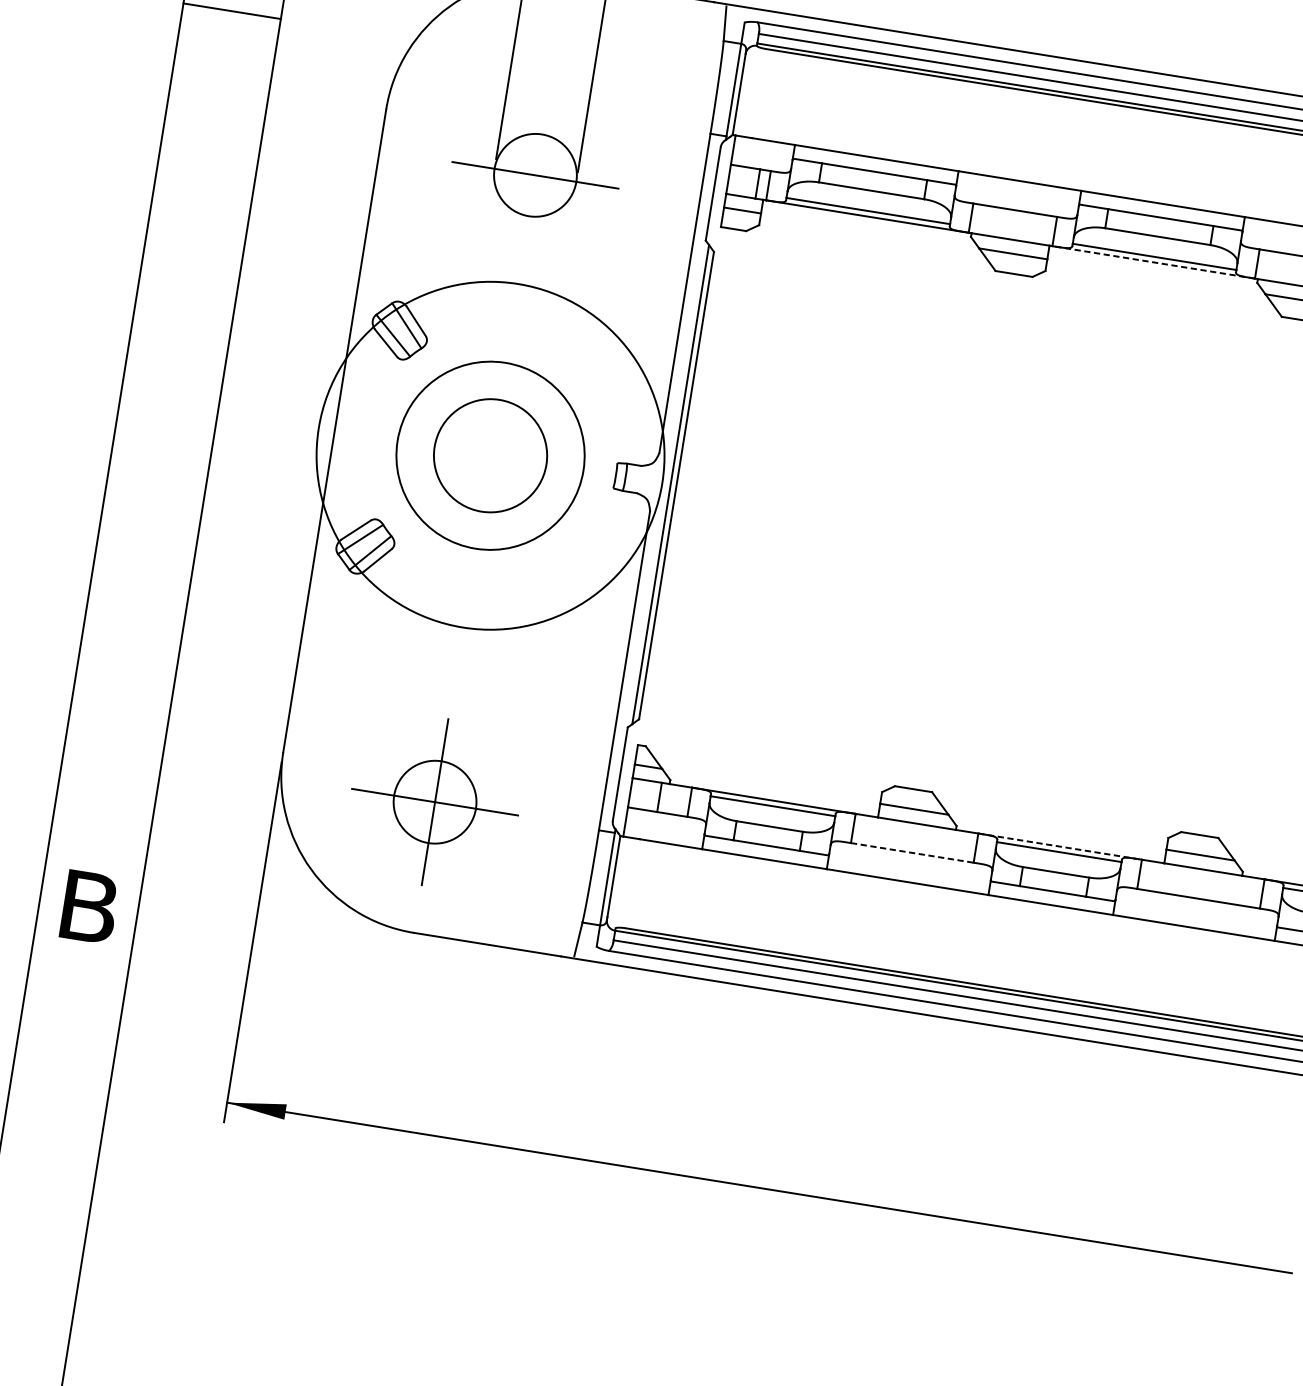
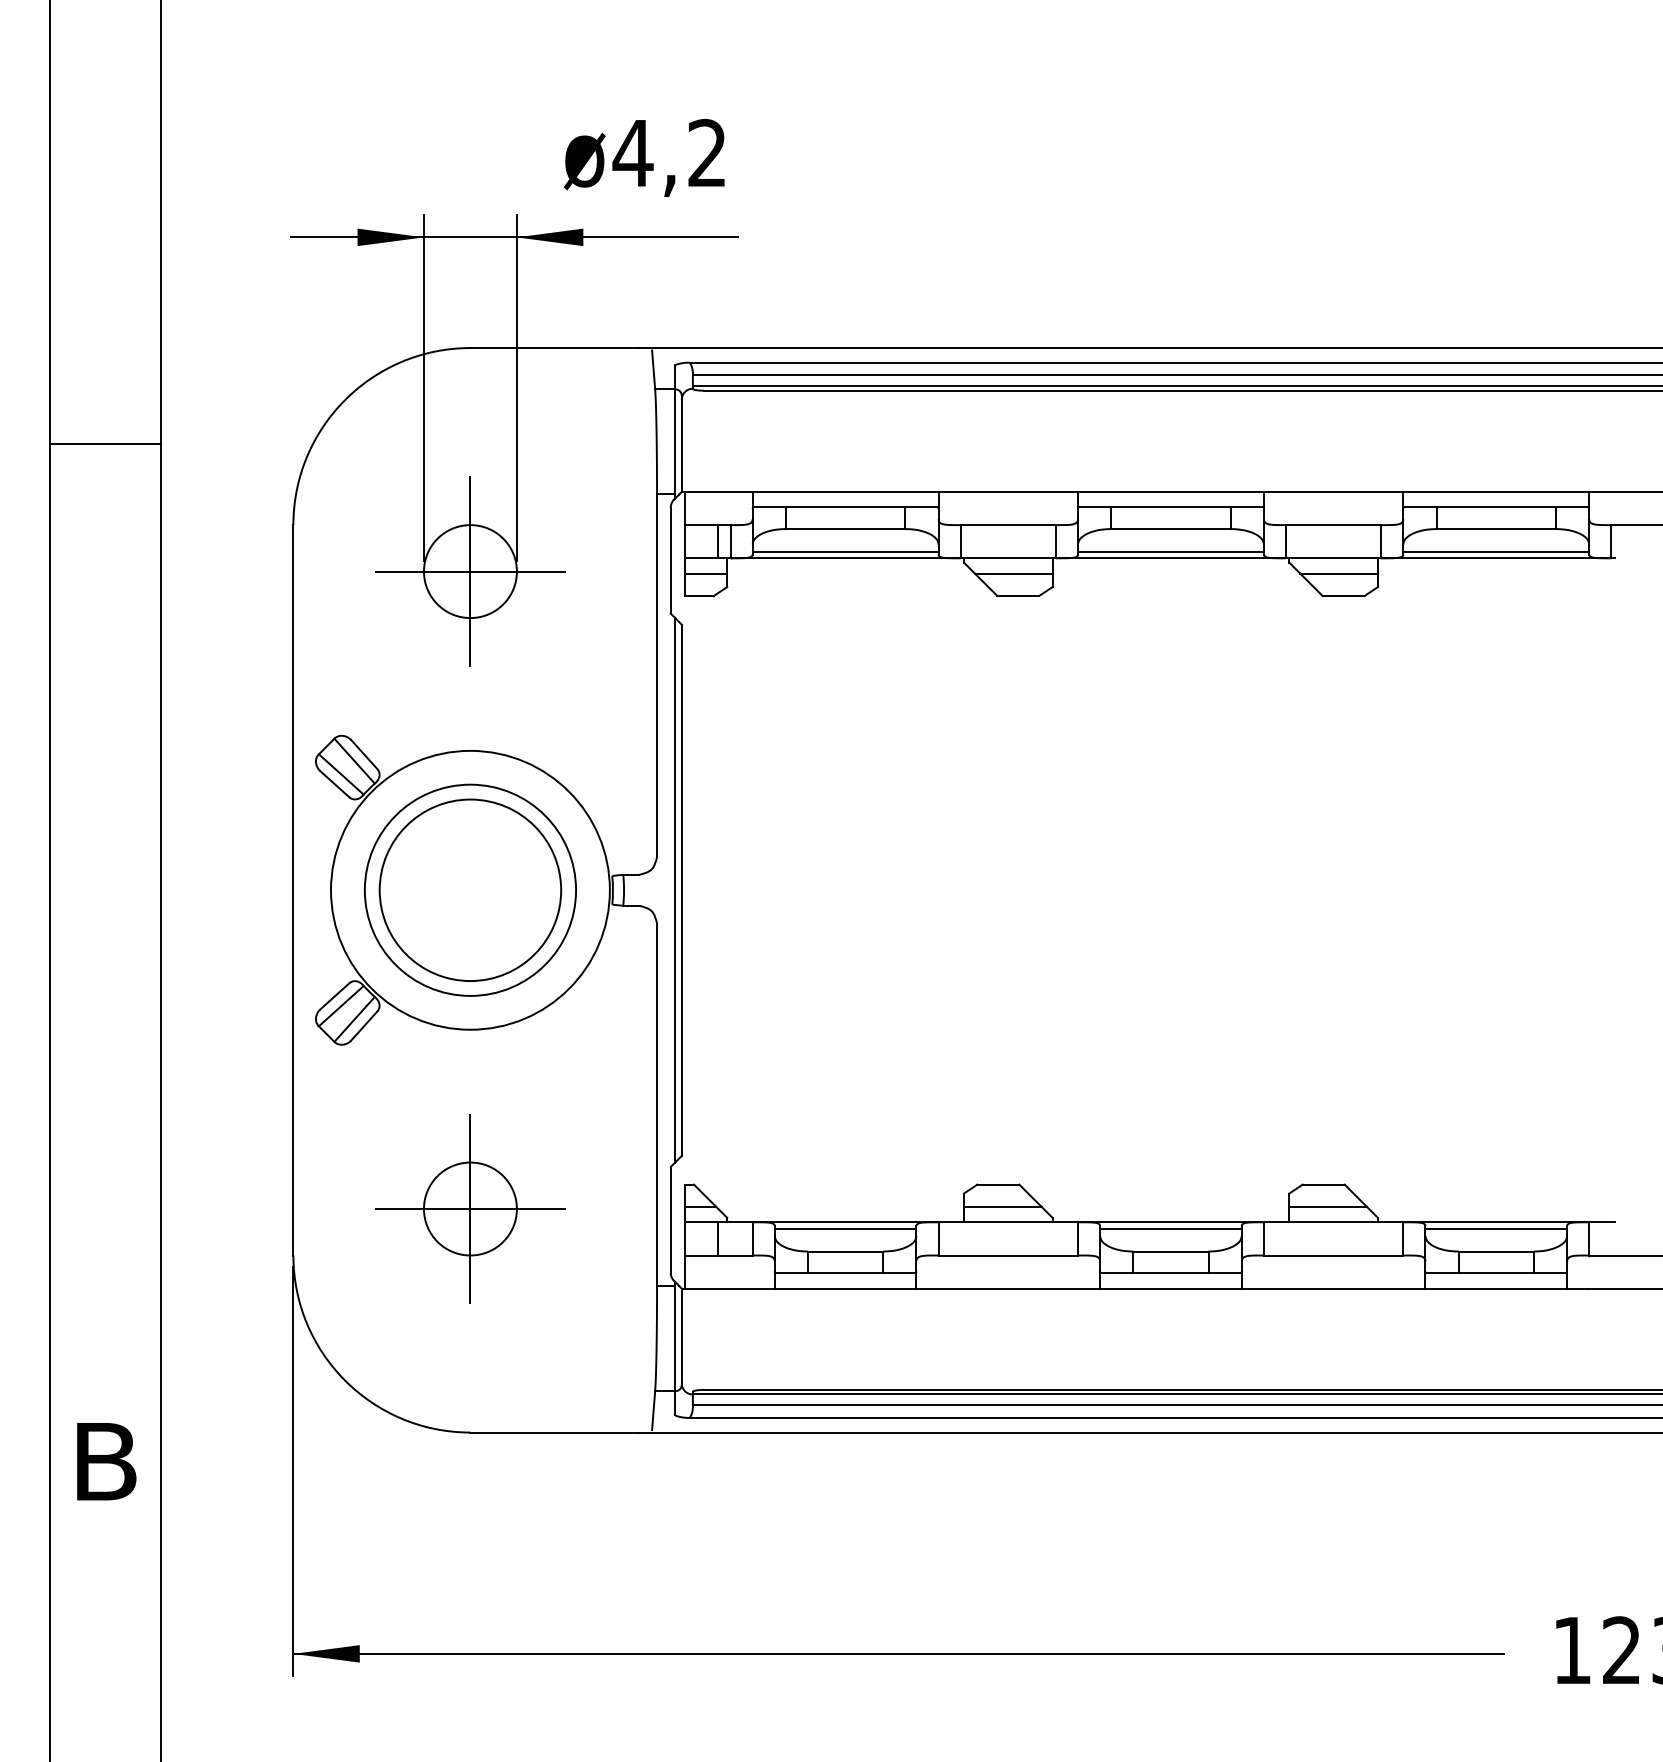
line: (535, 175) -> (470, 571), added
line: (1153, 262) -> (1170, 558), dashed -> solid
circle: (490, 455) -> (470, 889), size x0.71
circle: (490, 455) -> (470, 890), size x1.43
part: (435, 801) -> (470, 1208), moved
line: (1059, 846) -> (1170, 1222), dashed -> solid
line: (912, 852) -> (1008, 1255), dashed -> solid

